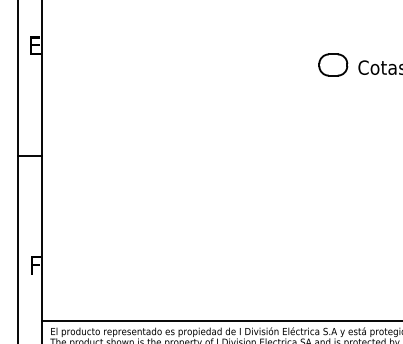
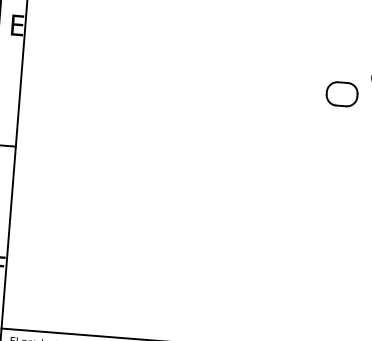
part: (333, 64) -> (342, 93), moved

